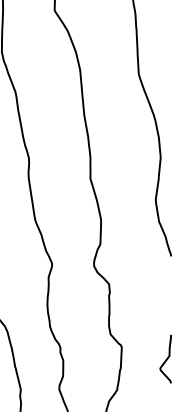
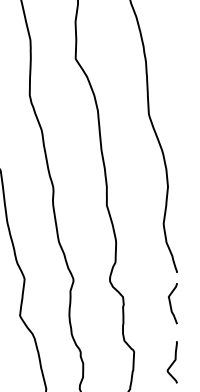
curve: (164, 291) -> (171, 303), added

